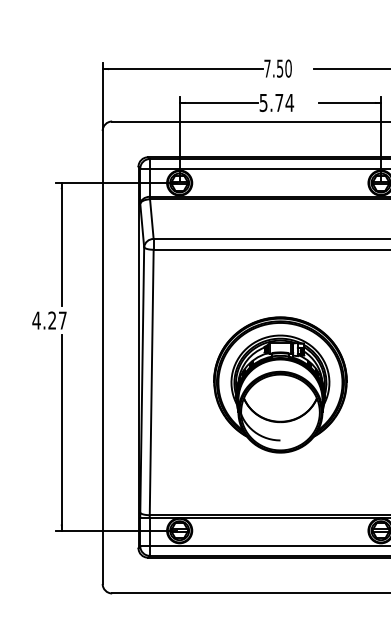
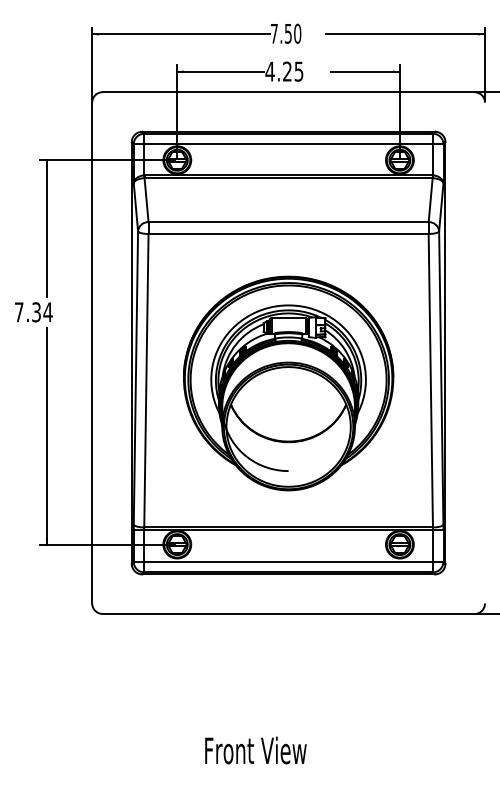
text: (276, 102) -> (284, 71), 5.74 -> 4.25
text: (49, 320) -> (33, 312), 4.27 -> 7.34
part: (280, 384) -> (288, 383), size x1.43

